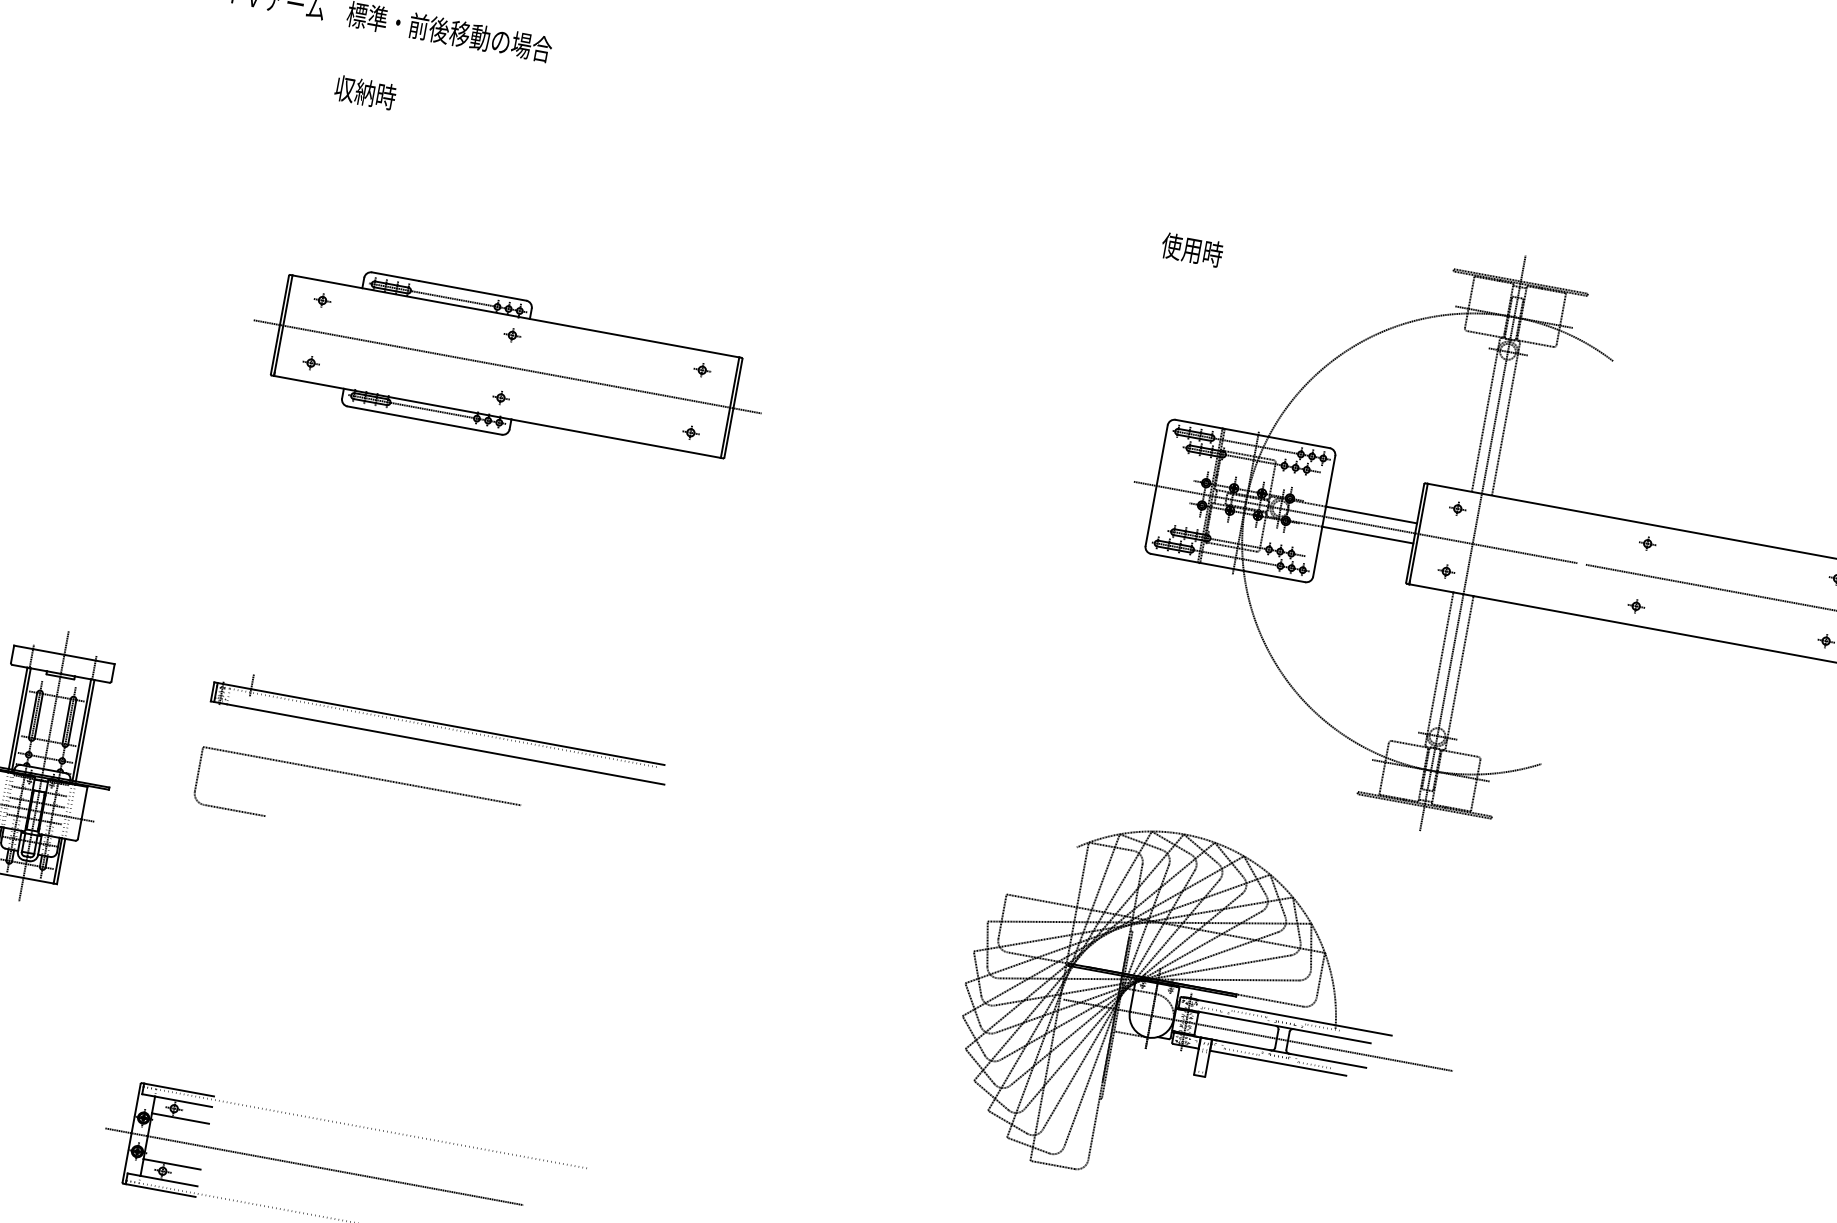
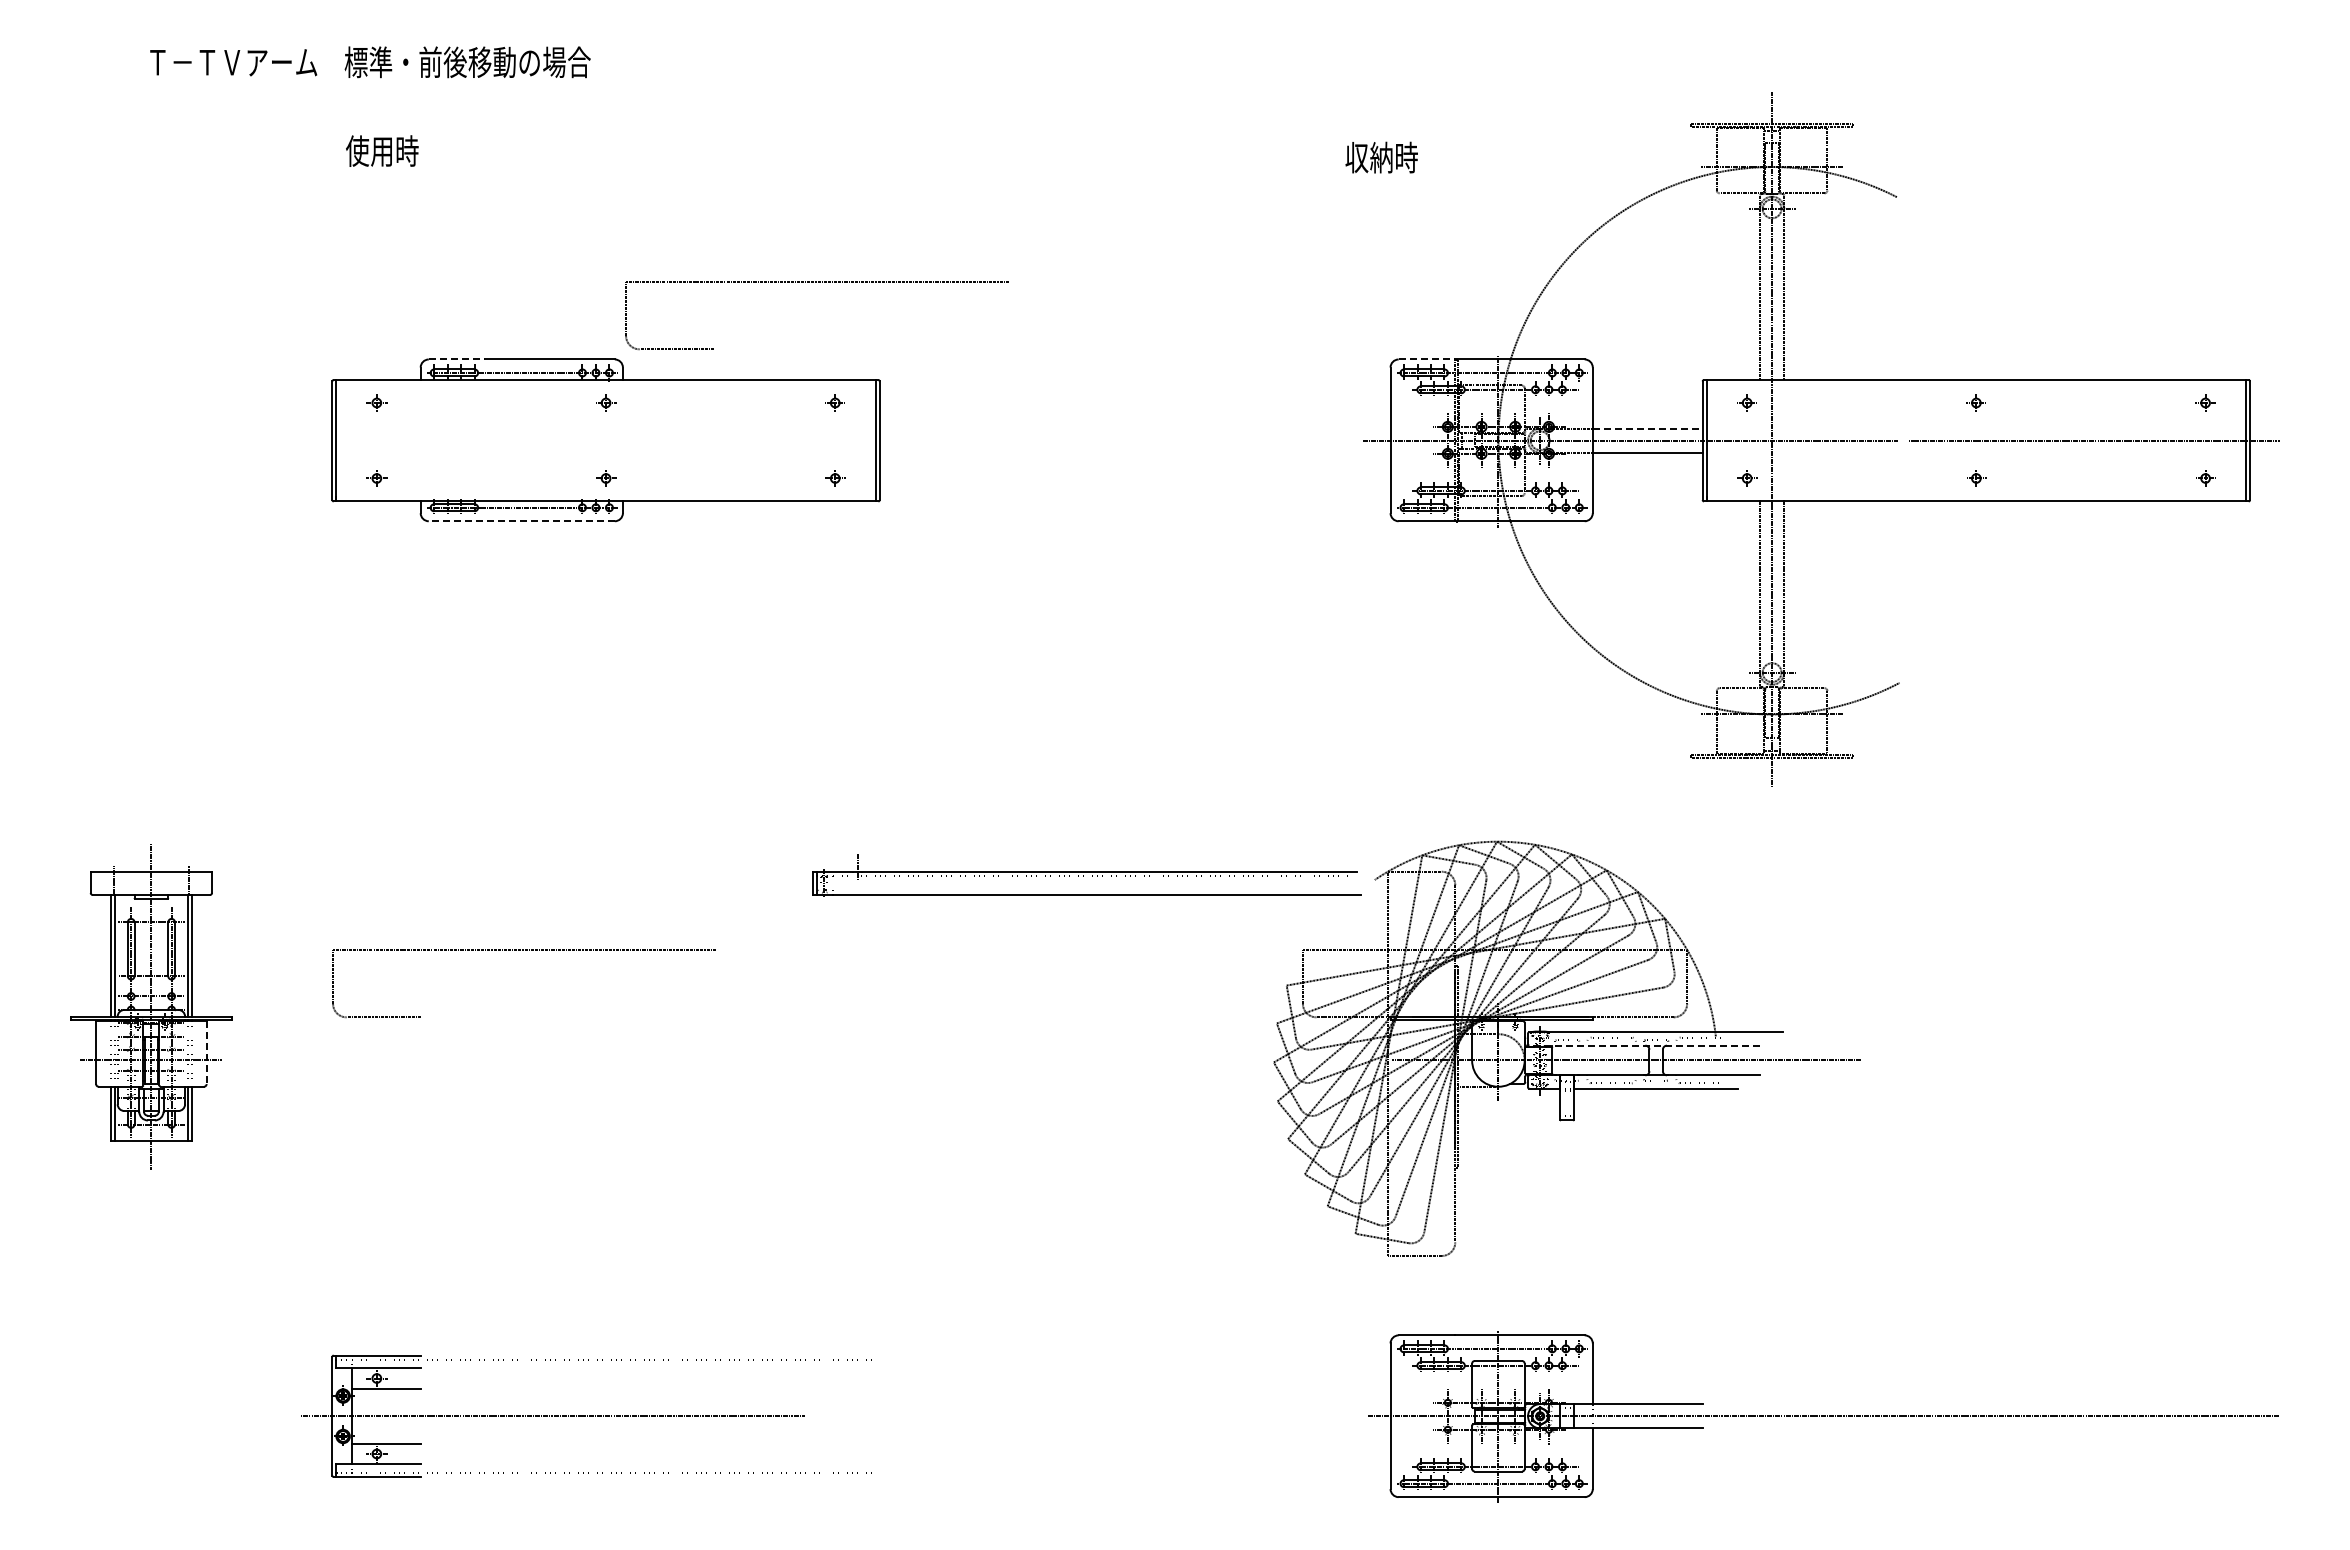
text: (354, 90) -> (369, 150), 収納時 -> 使用時
text: (1181, 247) -> (1368, 157), 使用時 -> 収納時
part: (705, 267) -> (816, 282), added
line: (395, 276) -> (457, 359), solid -> dashed
line: (507, 366) -> (606, 440), removed
line: (424, 420) -> (521, 521), solid -> dashed
line: (1199, 424) -> (1427, 359), solid -> dashed
line: (1371, 514) -> (1647, 428), solid -> dashed
part: (440, 726) -> (1086, 875), moved
line: (82, 813) -> (206, 1053), solid -> dashed
line: (1275, 1025) -> (1644, 1045), solid -> dashed

